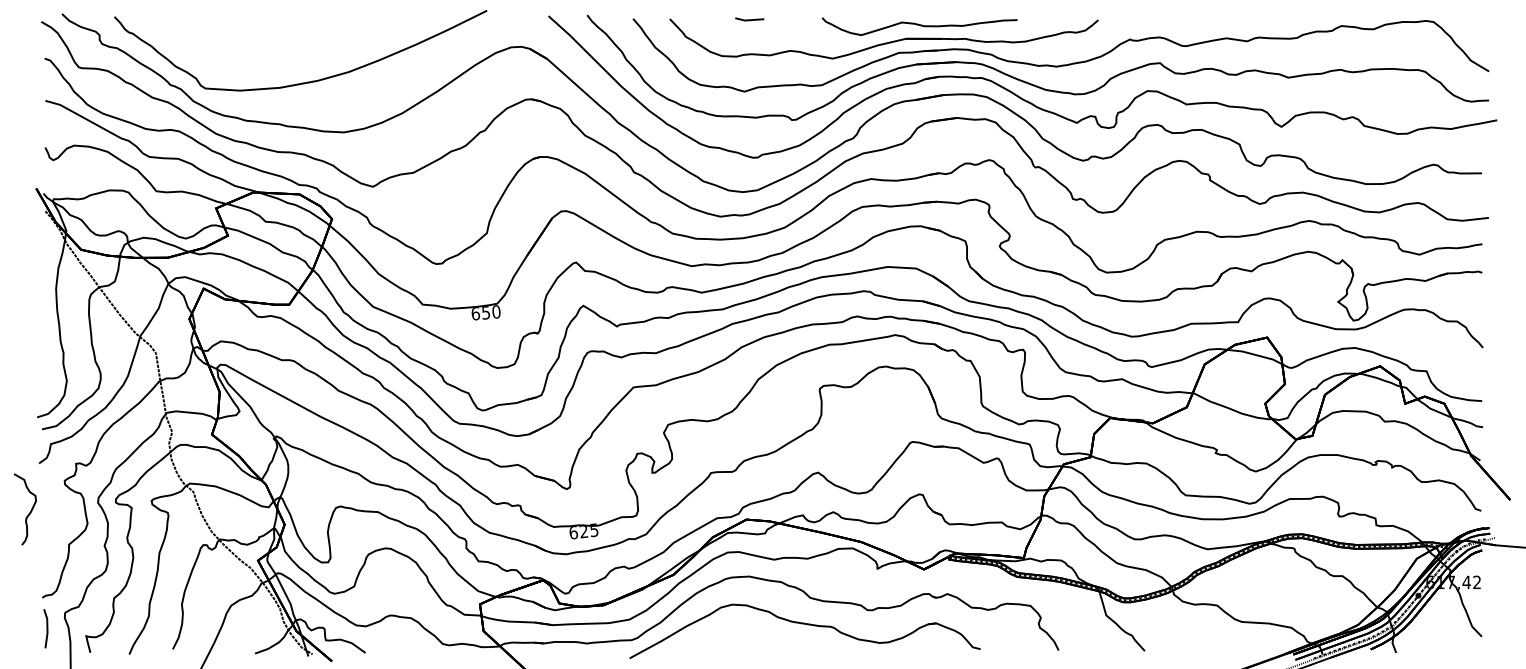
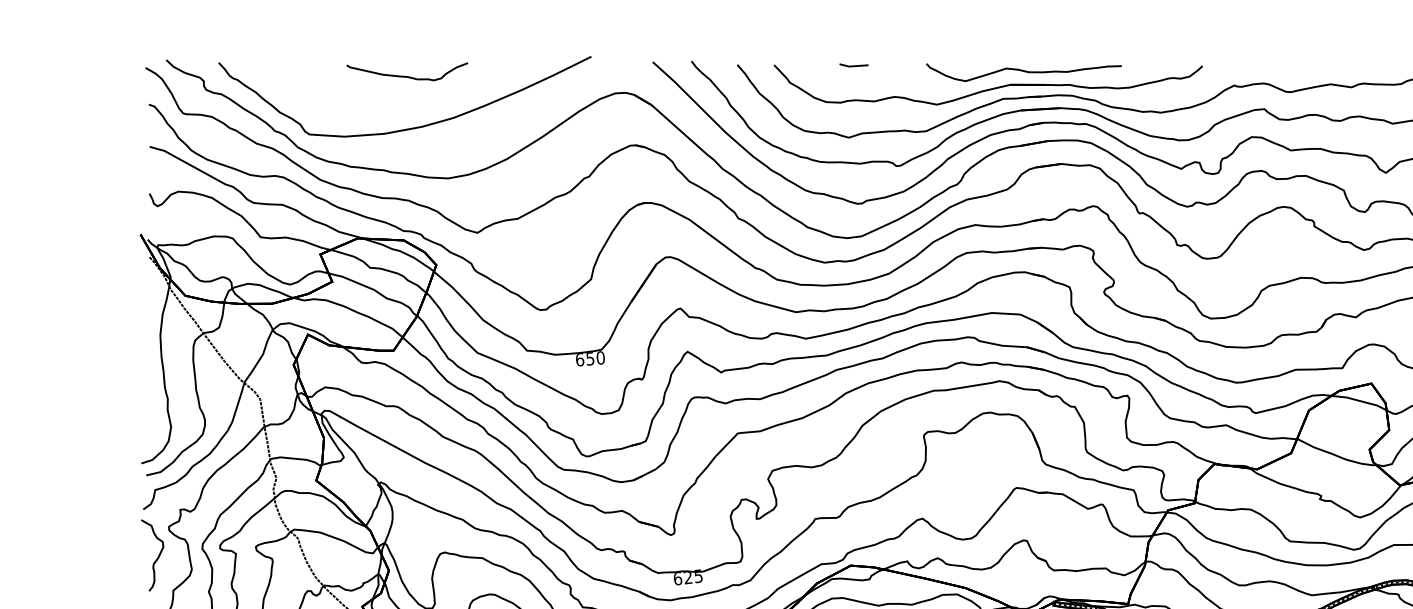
curve: (301, 29) -> (405, 75), added
curve: (28, 513) -> (155, 559), moved

